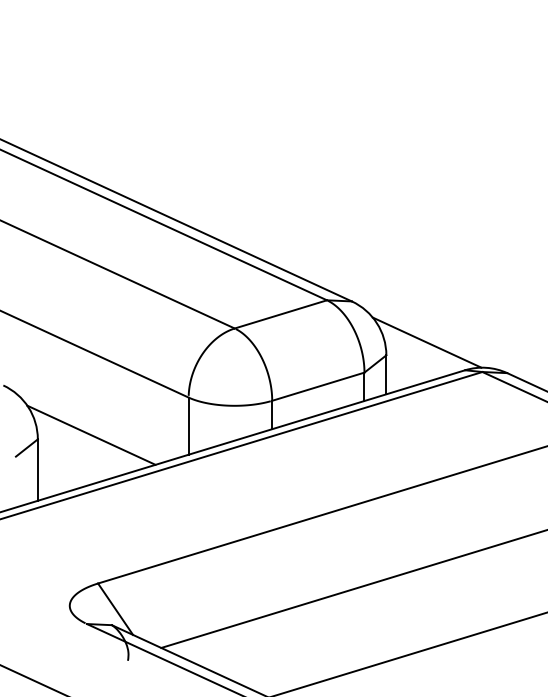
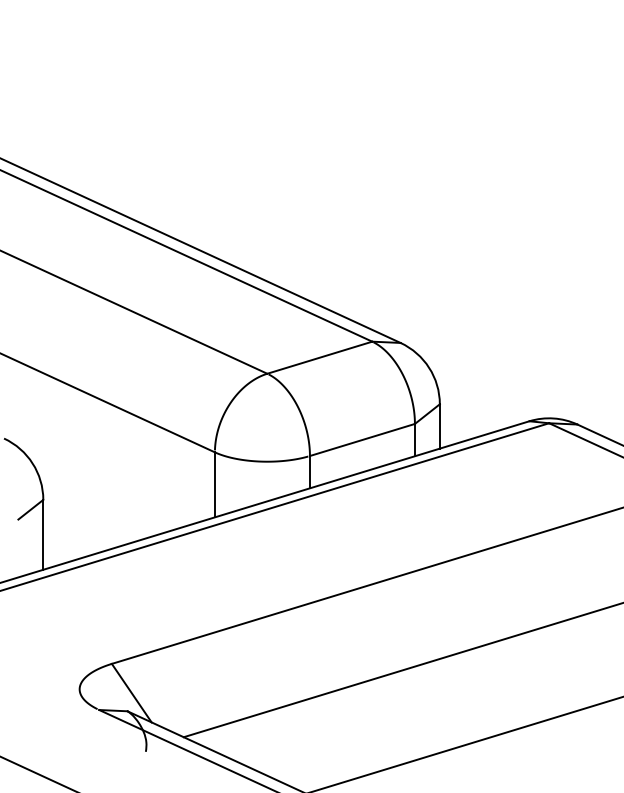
line: (426, 342) -> (485, 389), removed
line: (91, 434) -> (104, 494), removed

